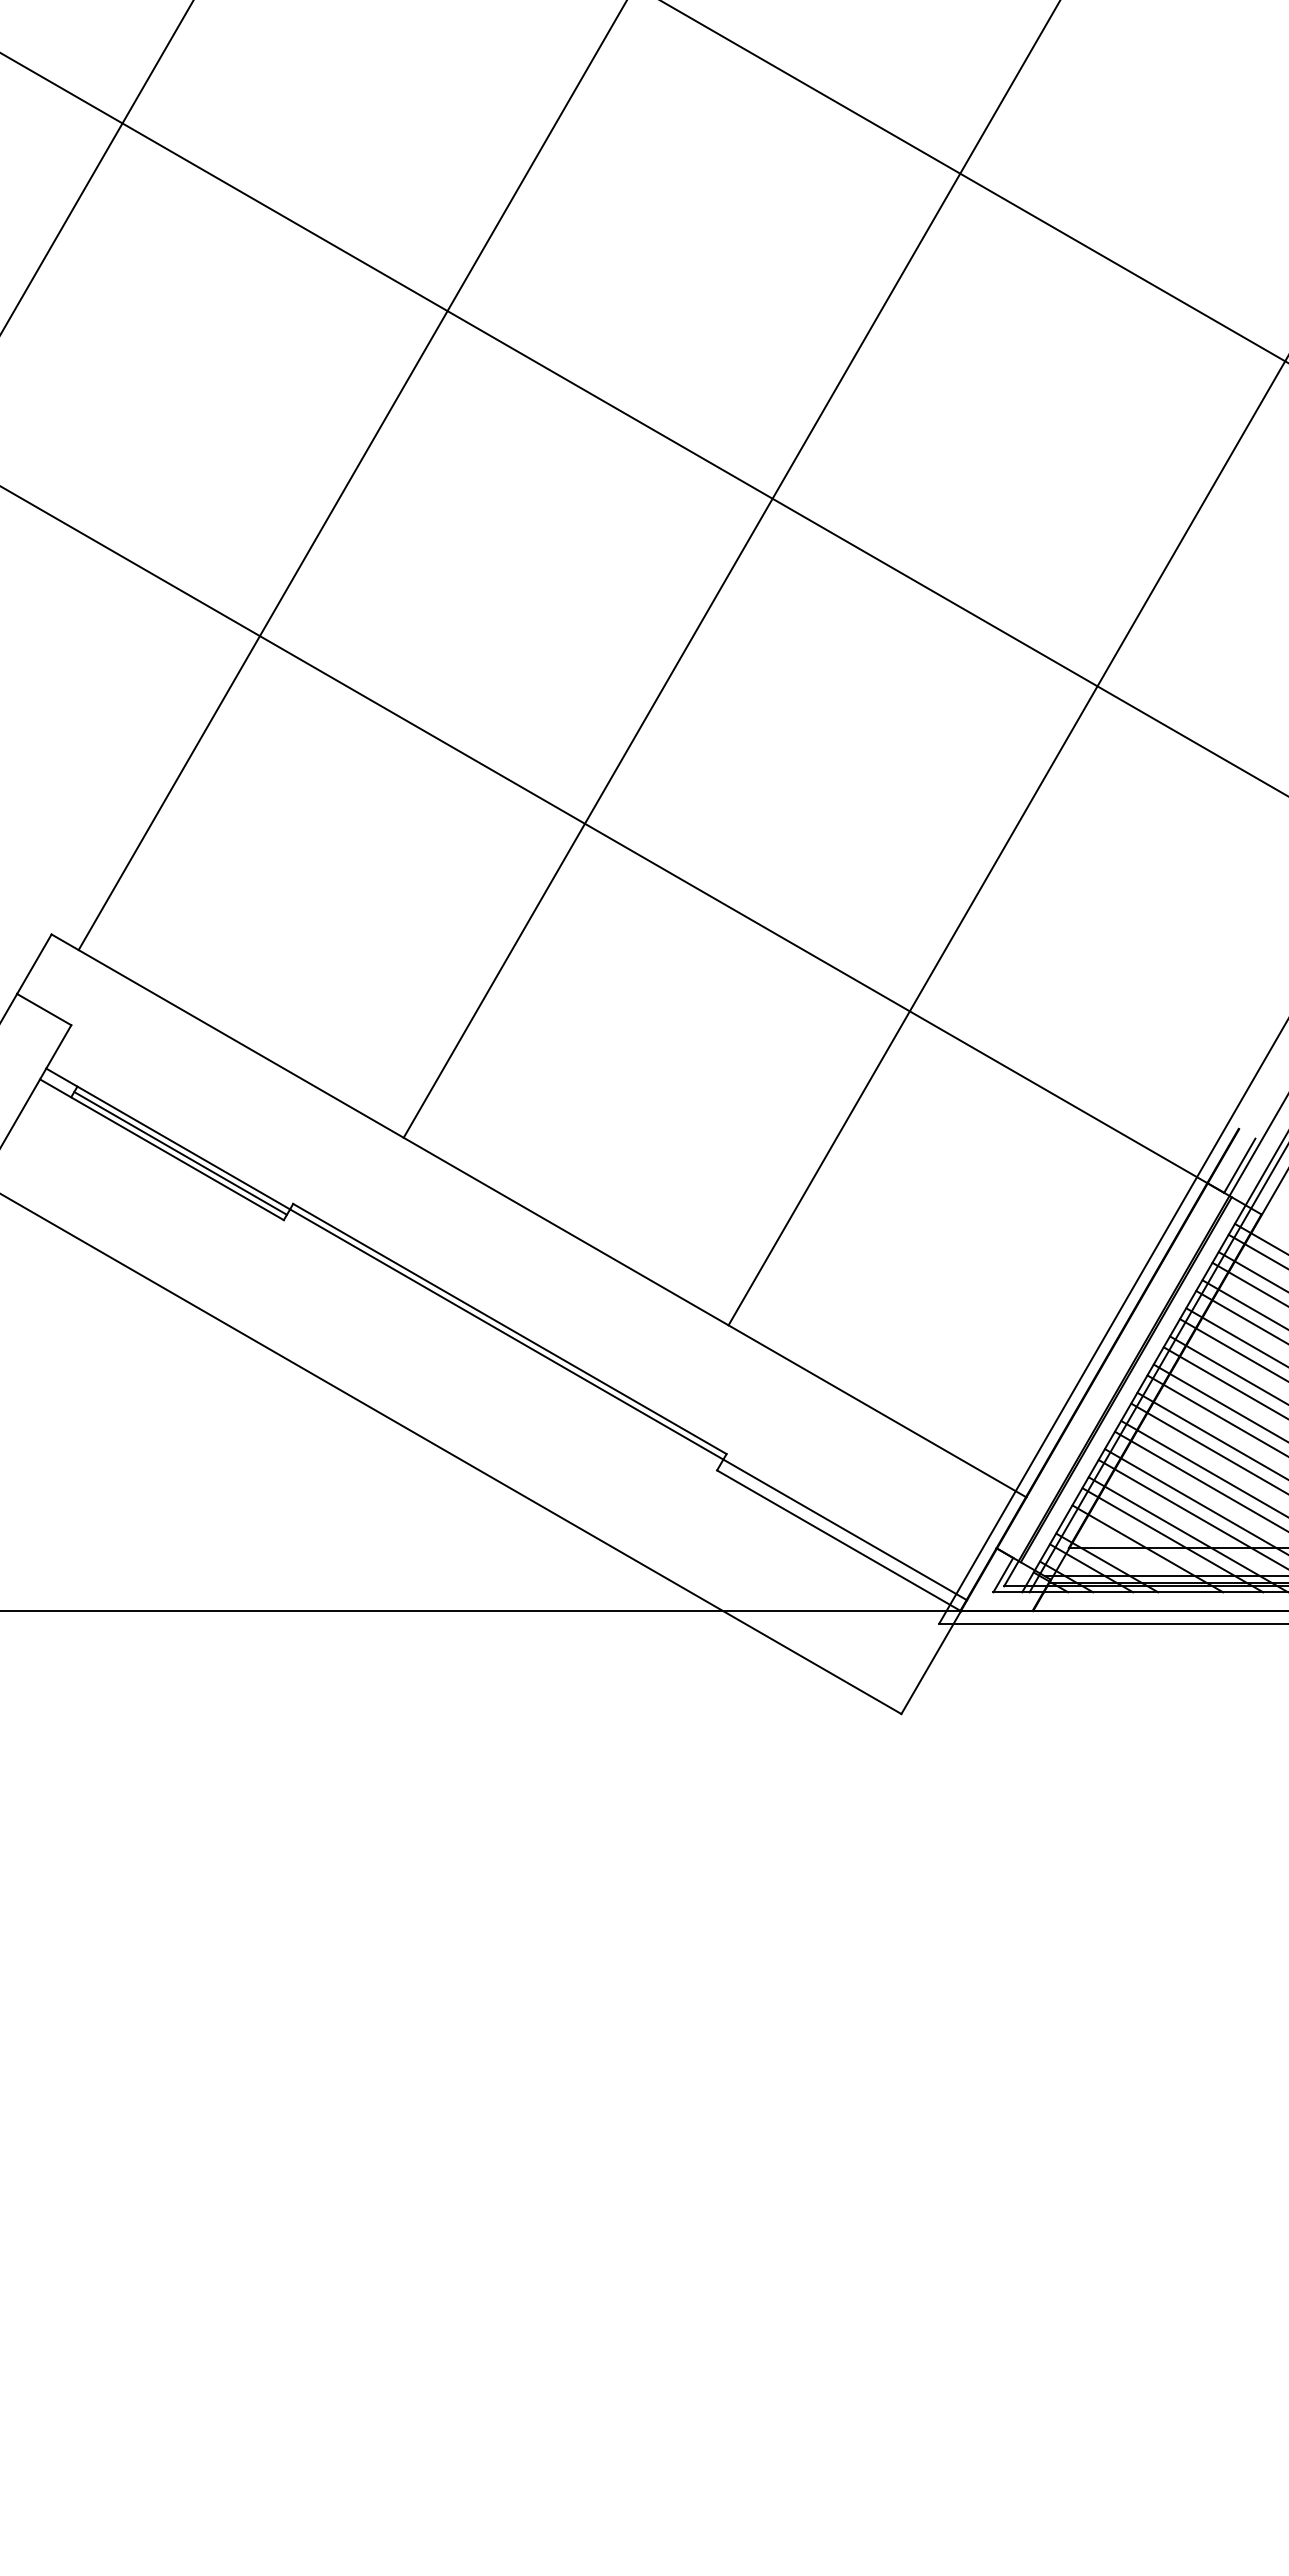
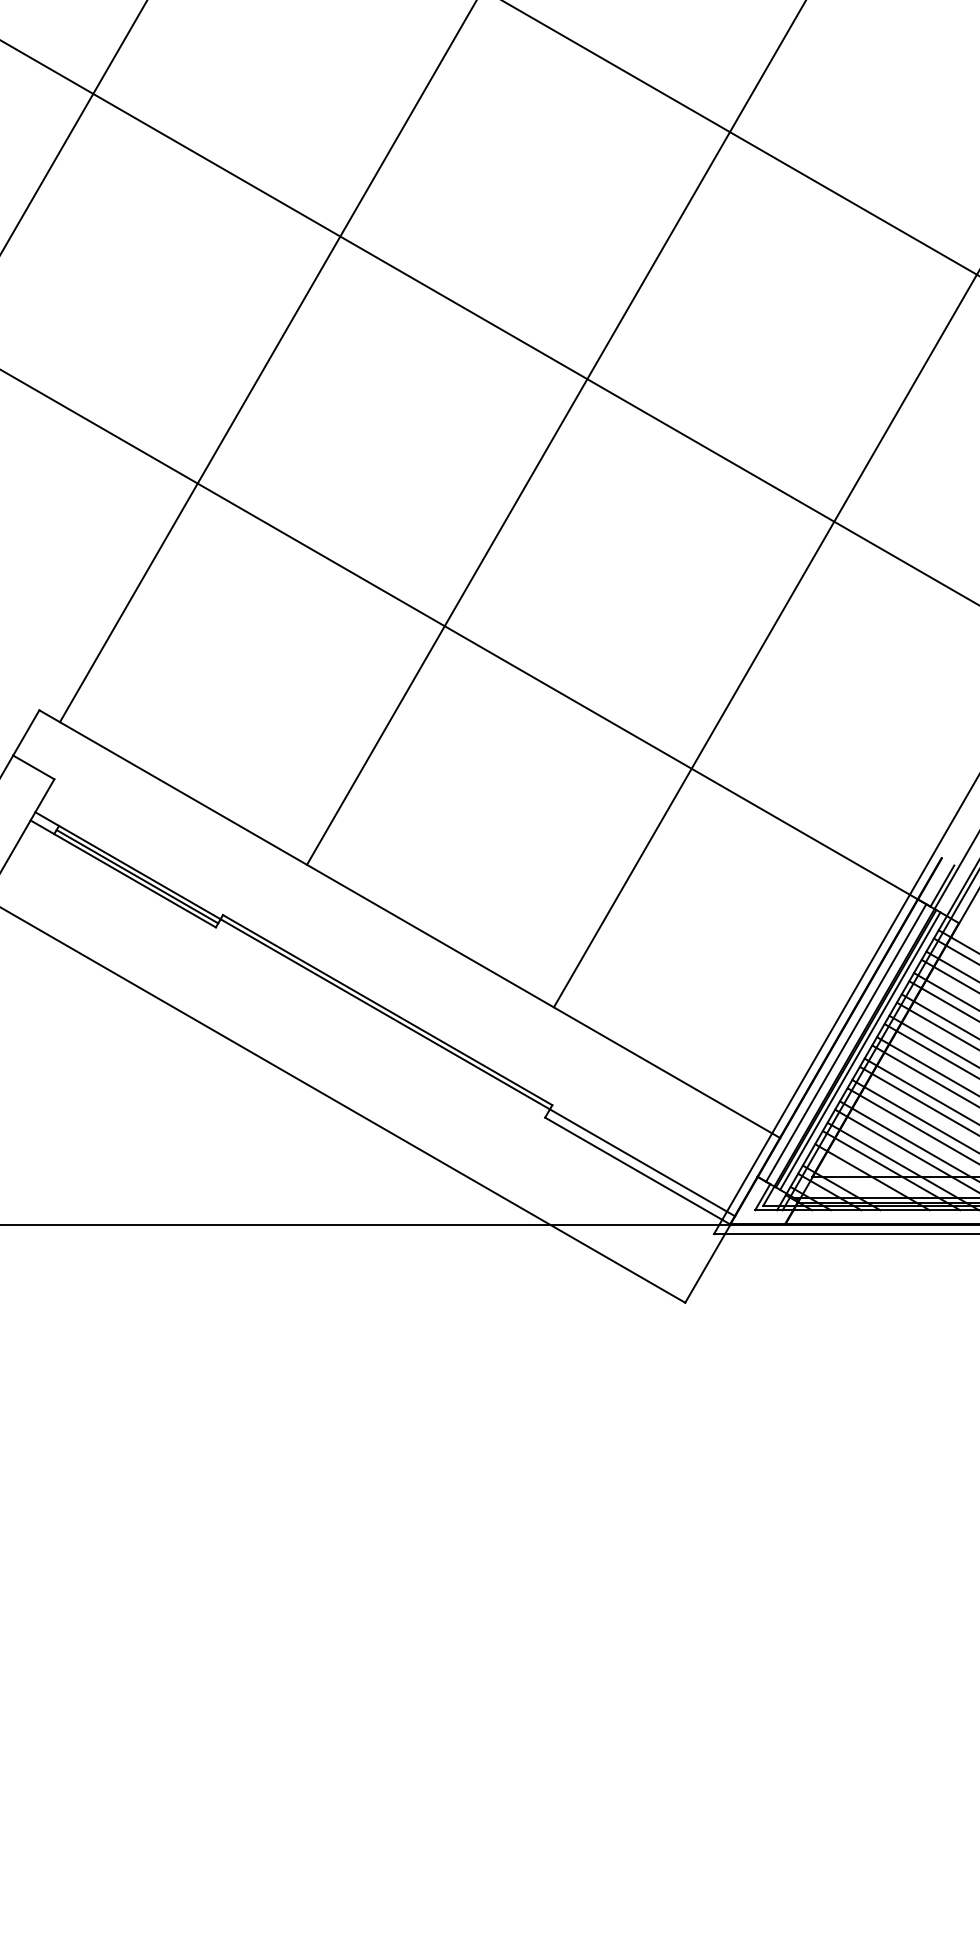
line: (1112, 1371) -> (845, 1042), added
line: (1131, 1382) -> (860, 1050), added

